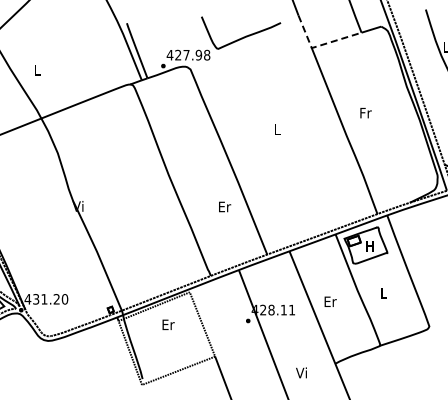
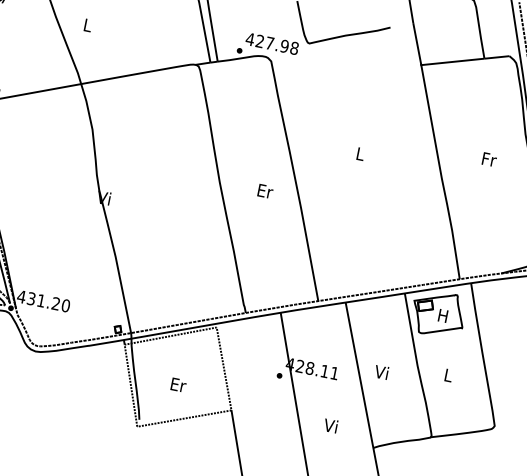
line: (318, 46) -> (429, 64), dashed -> solid
text: (365, 113) -> (488, 160), moved
text: (225, 206) -> (266, 190), moved
text: (330, 301) -> (382, 372), Er -> Vi
text: (168, 324) -> (178, 384), moved
text: (301, 372) -> (330, 425), moved

